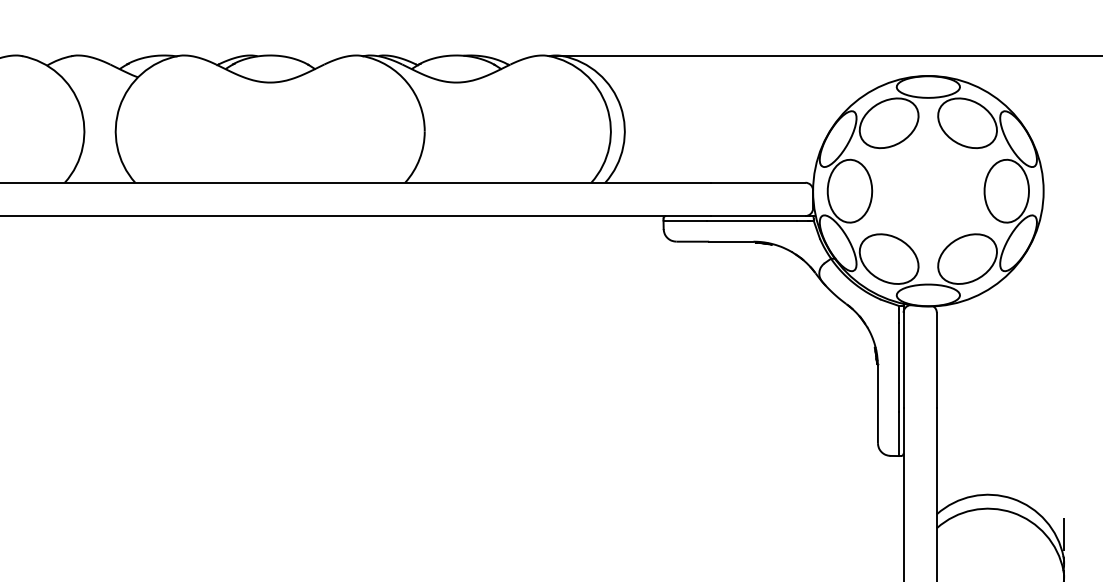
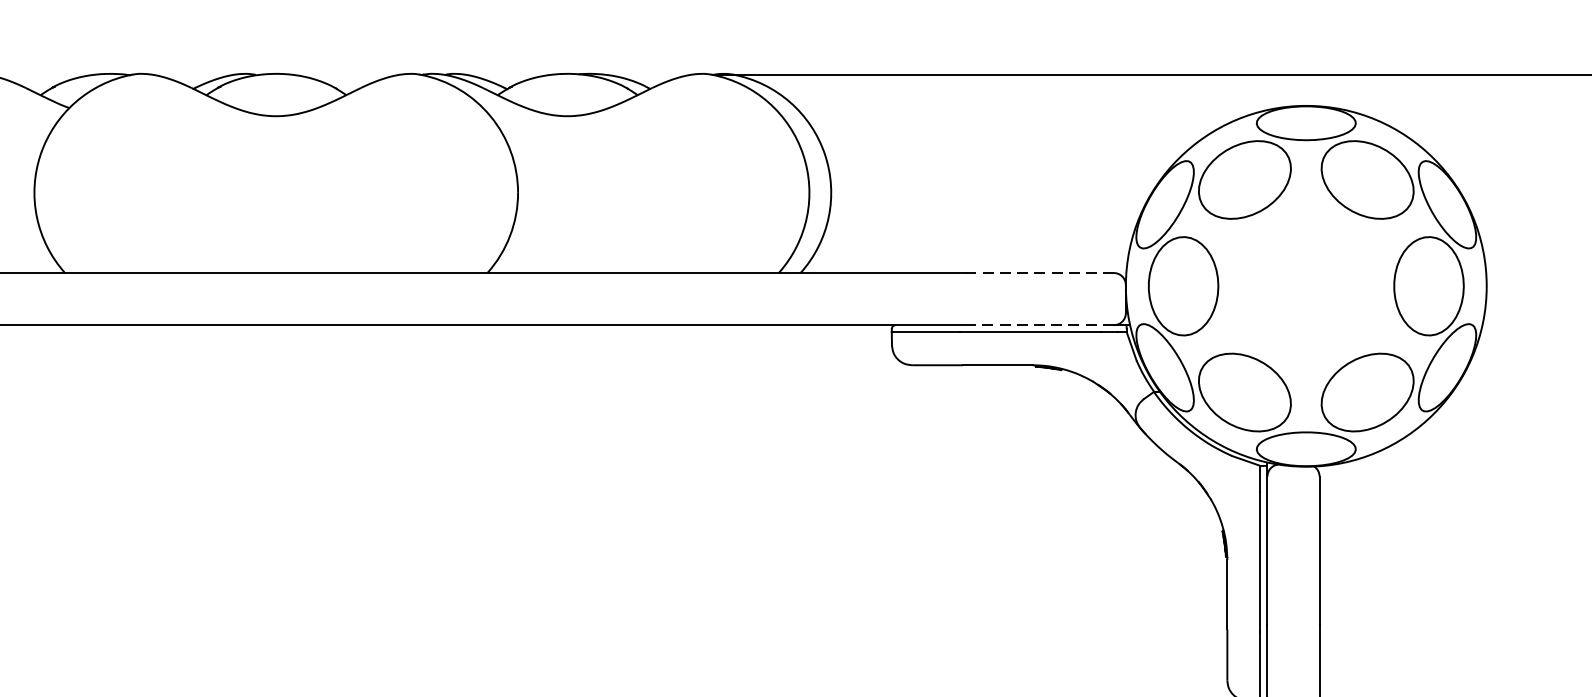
line: (758, 182) -> (1040, 272), solid -> dashed
line: (757, 216) -> (1038, 325), solid -> dashed

